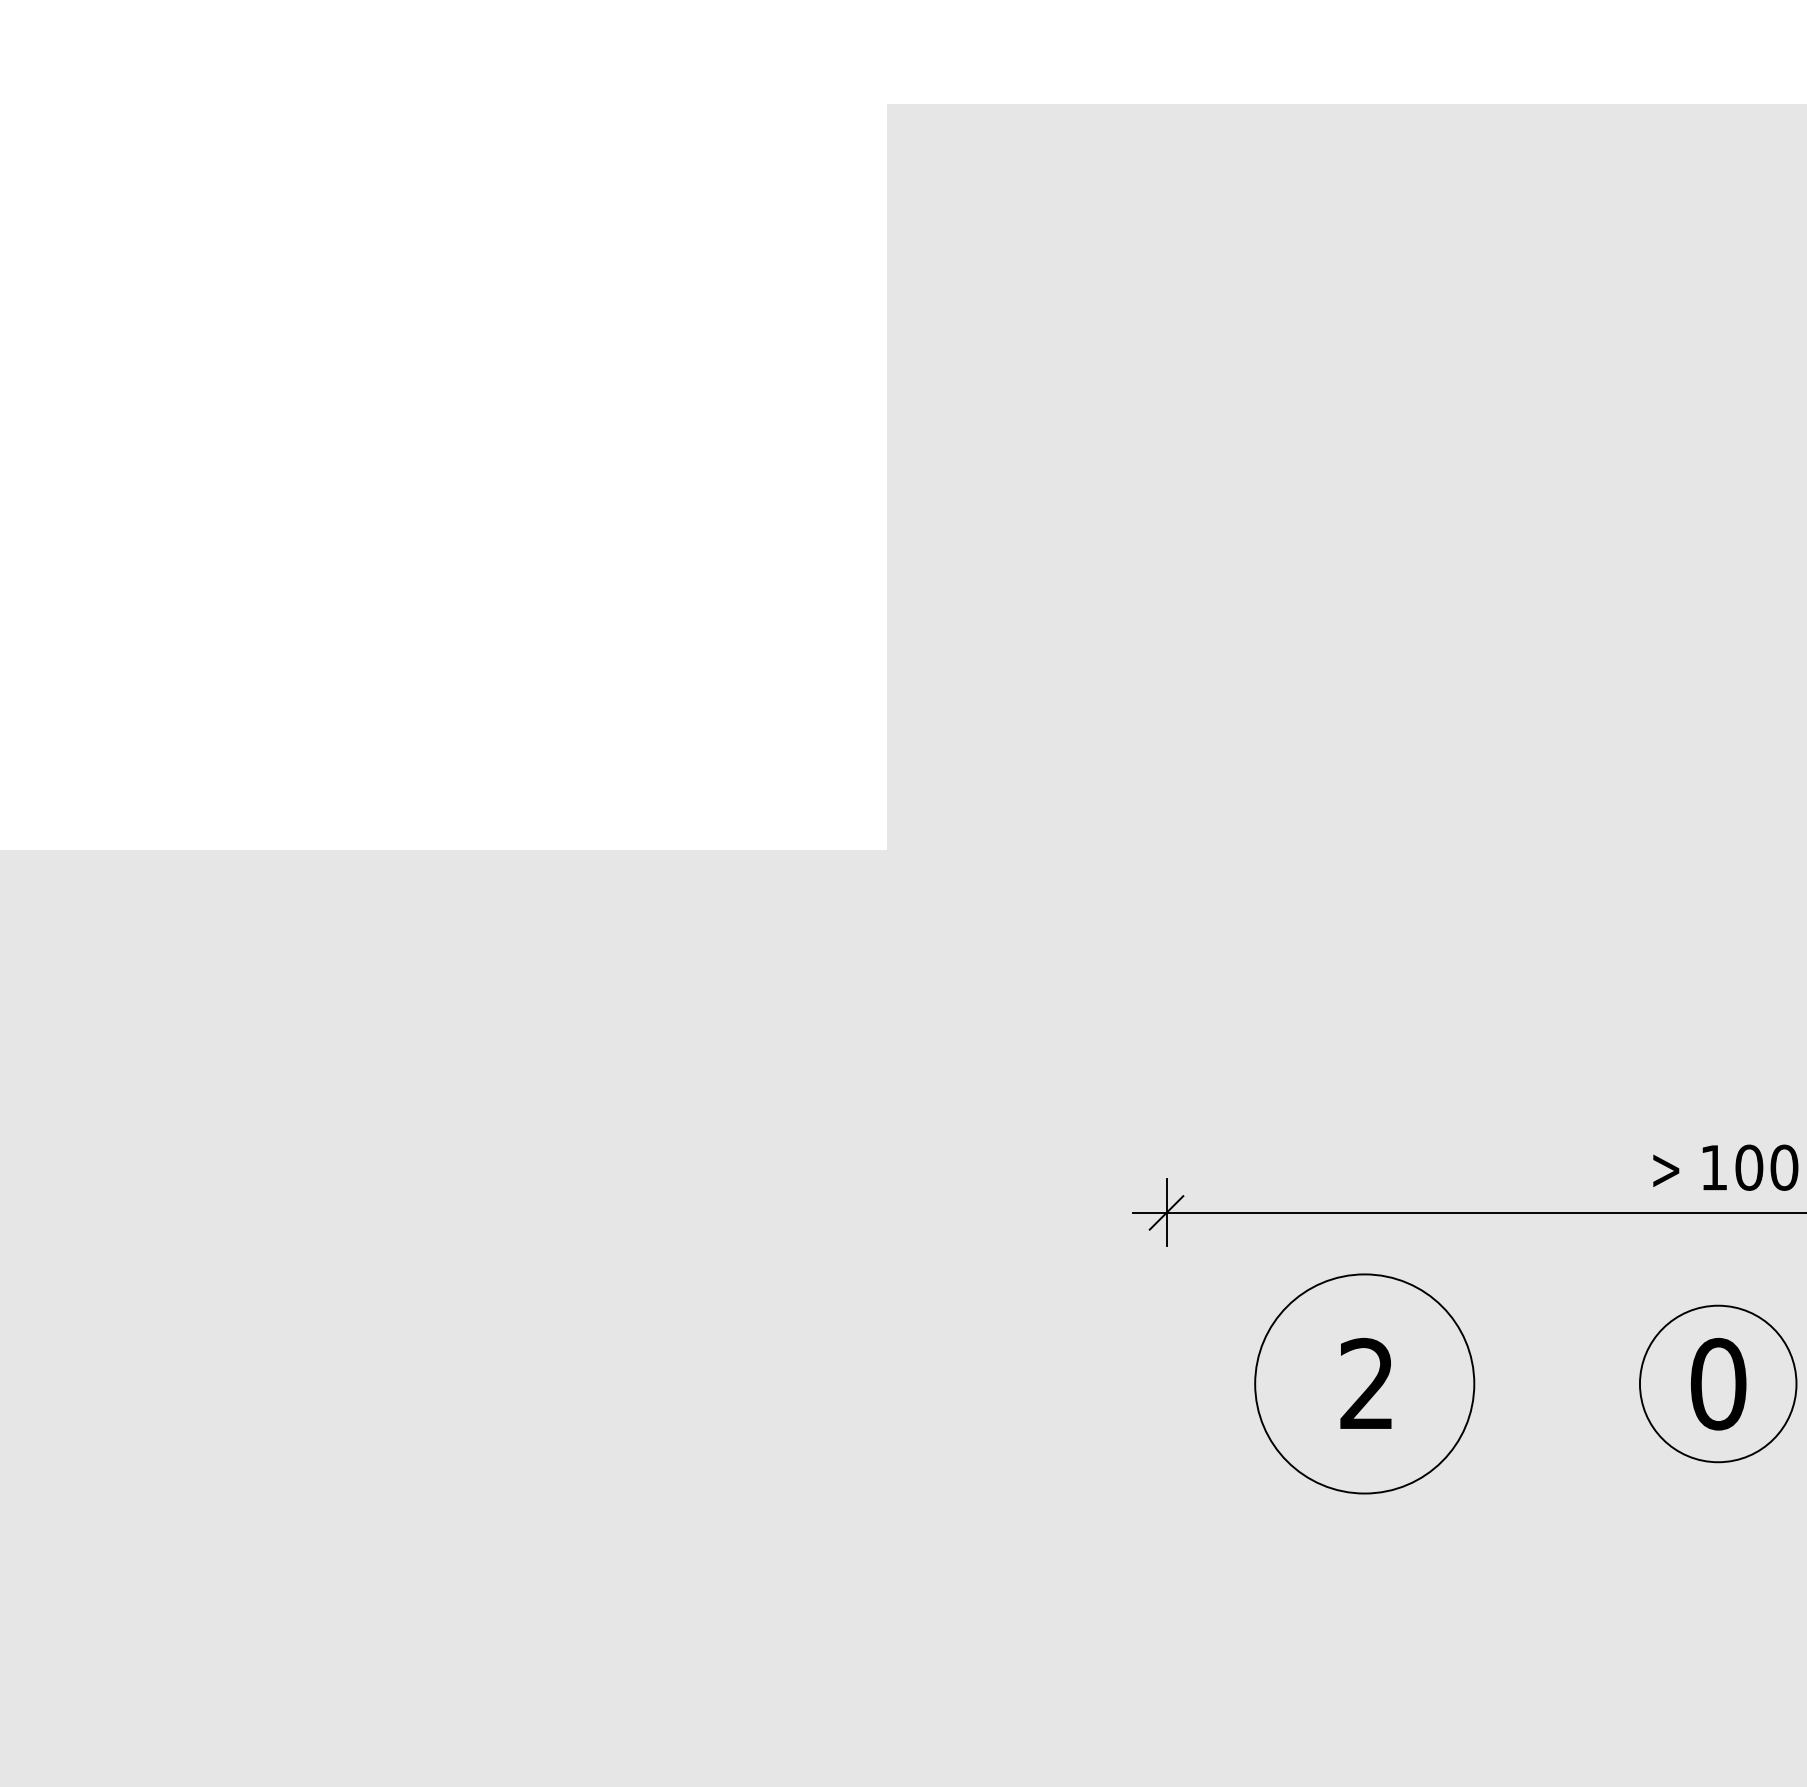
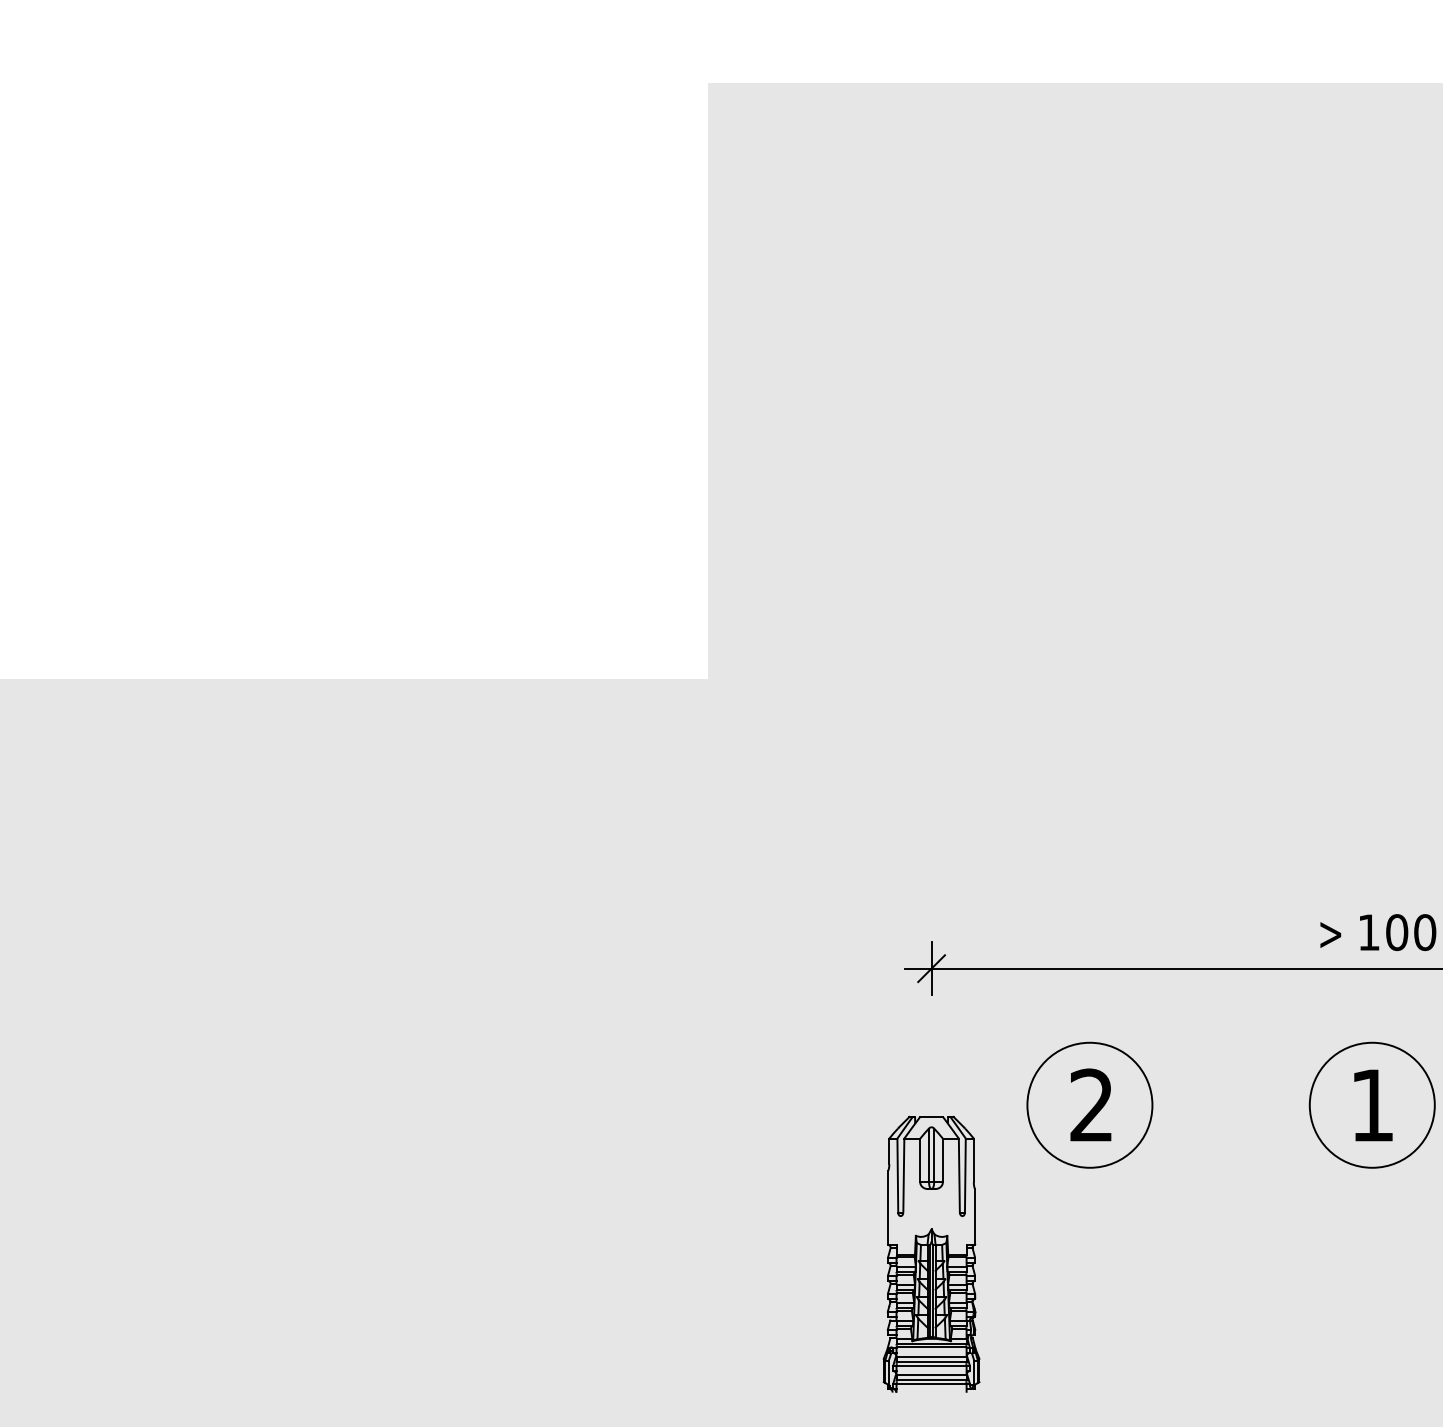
circle: (1364, 1383) -> (1089, 1104), size x0.71
text: (1718, 1383) -> (1372, 1104), 0 -> 1
part: (1166, 1570) -> (931, 1254), added

